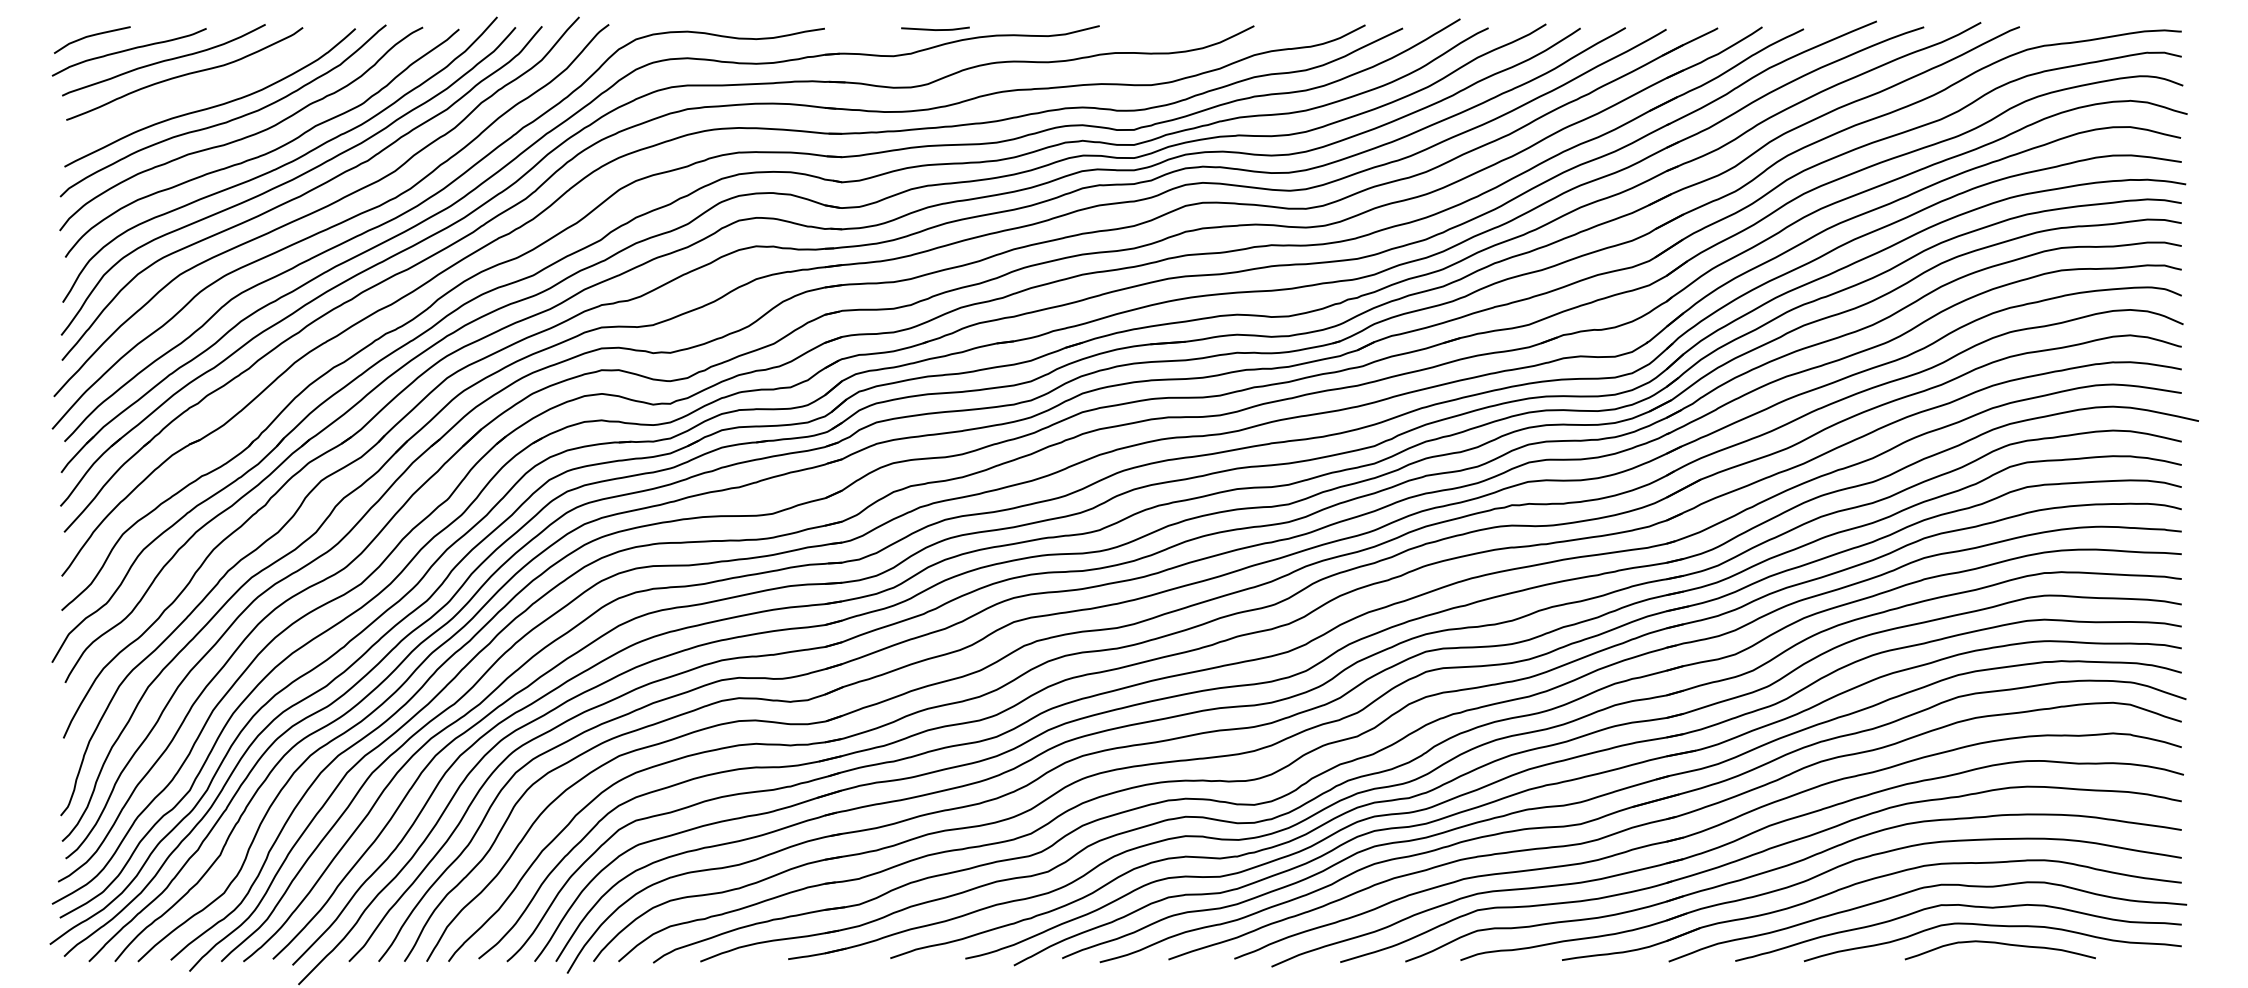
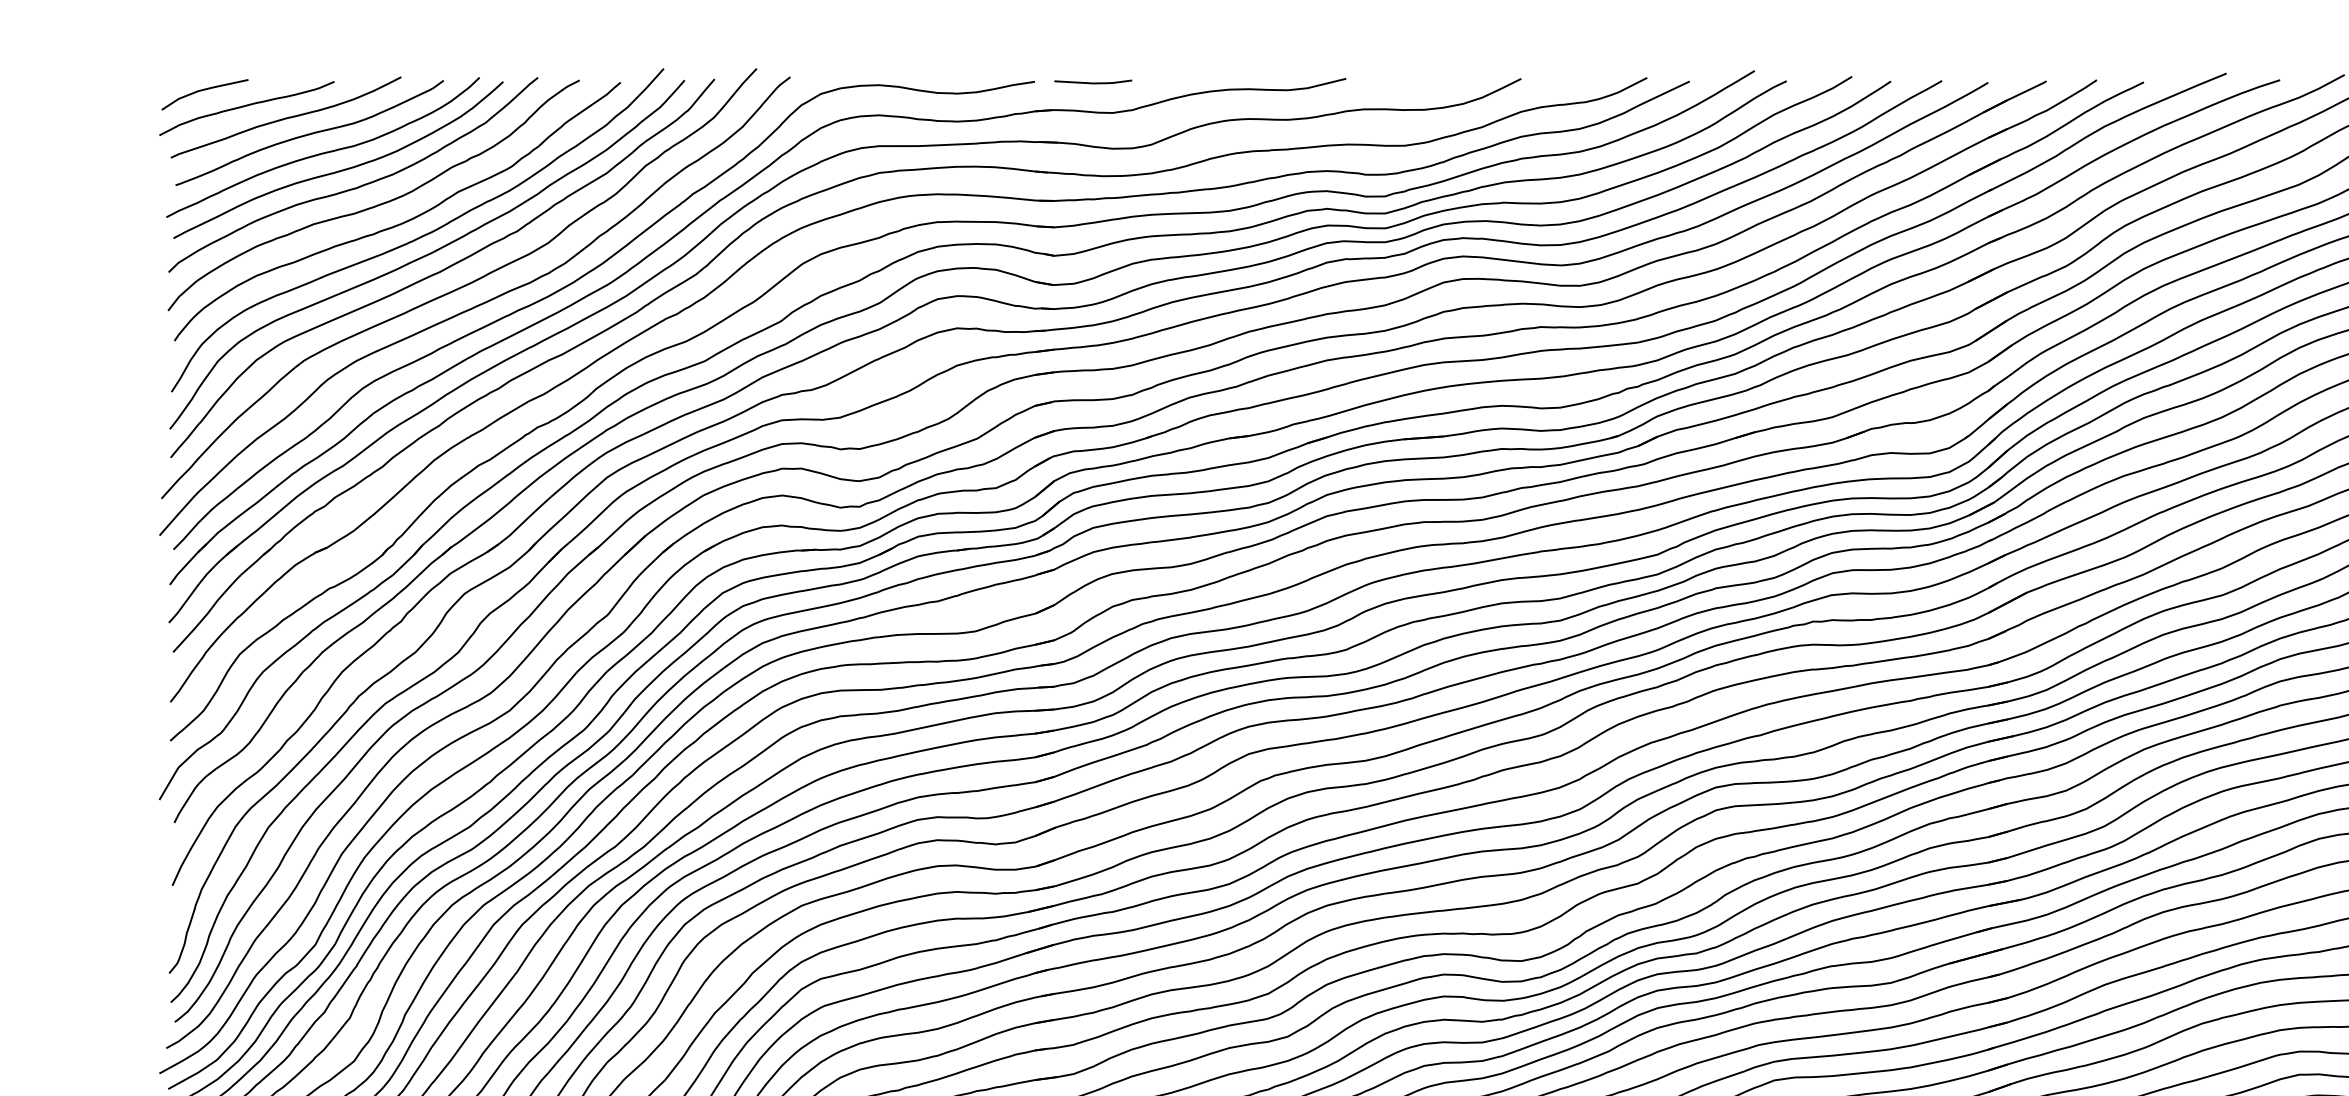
line: (935, 29) -> (1093, 82), moved
curve: (197, 90) -> (324, 151), added

